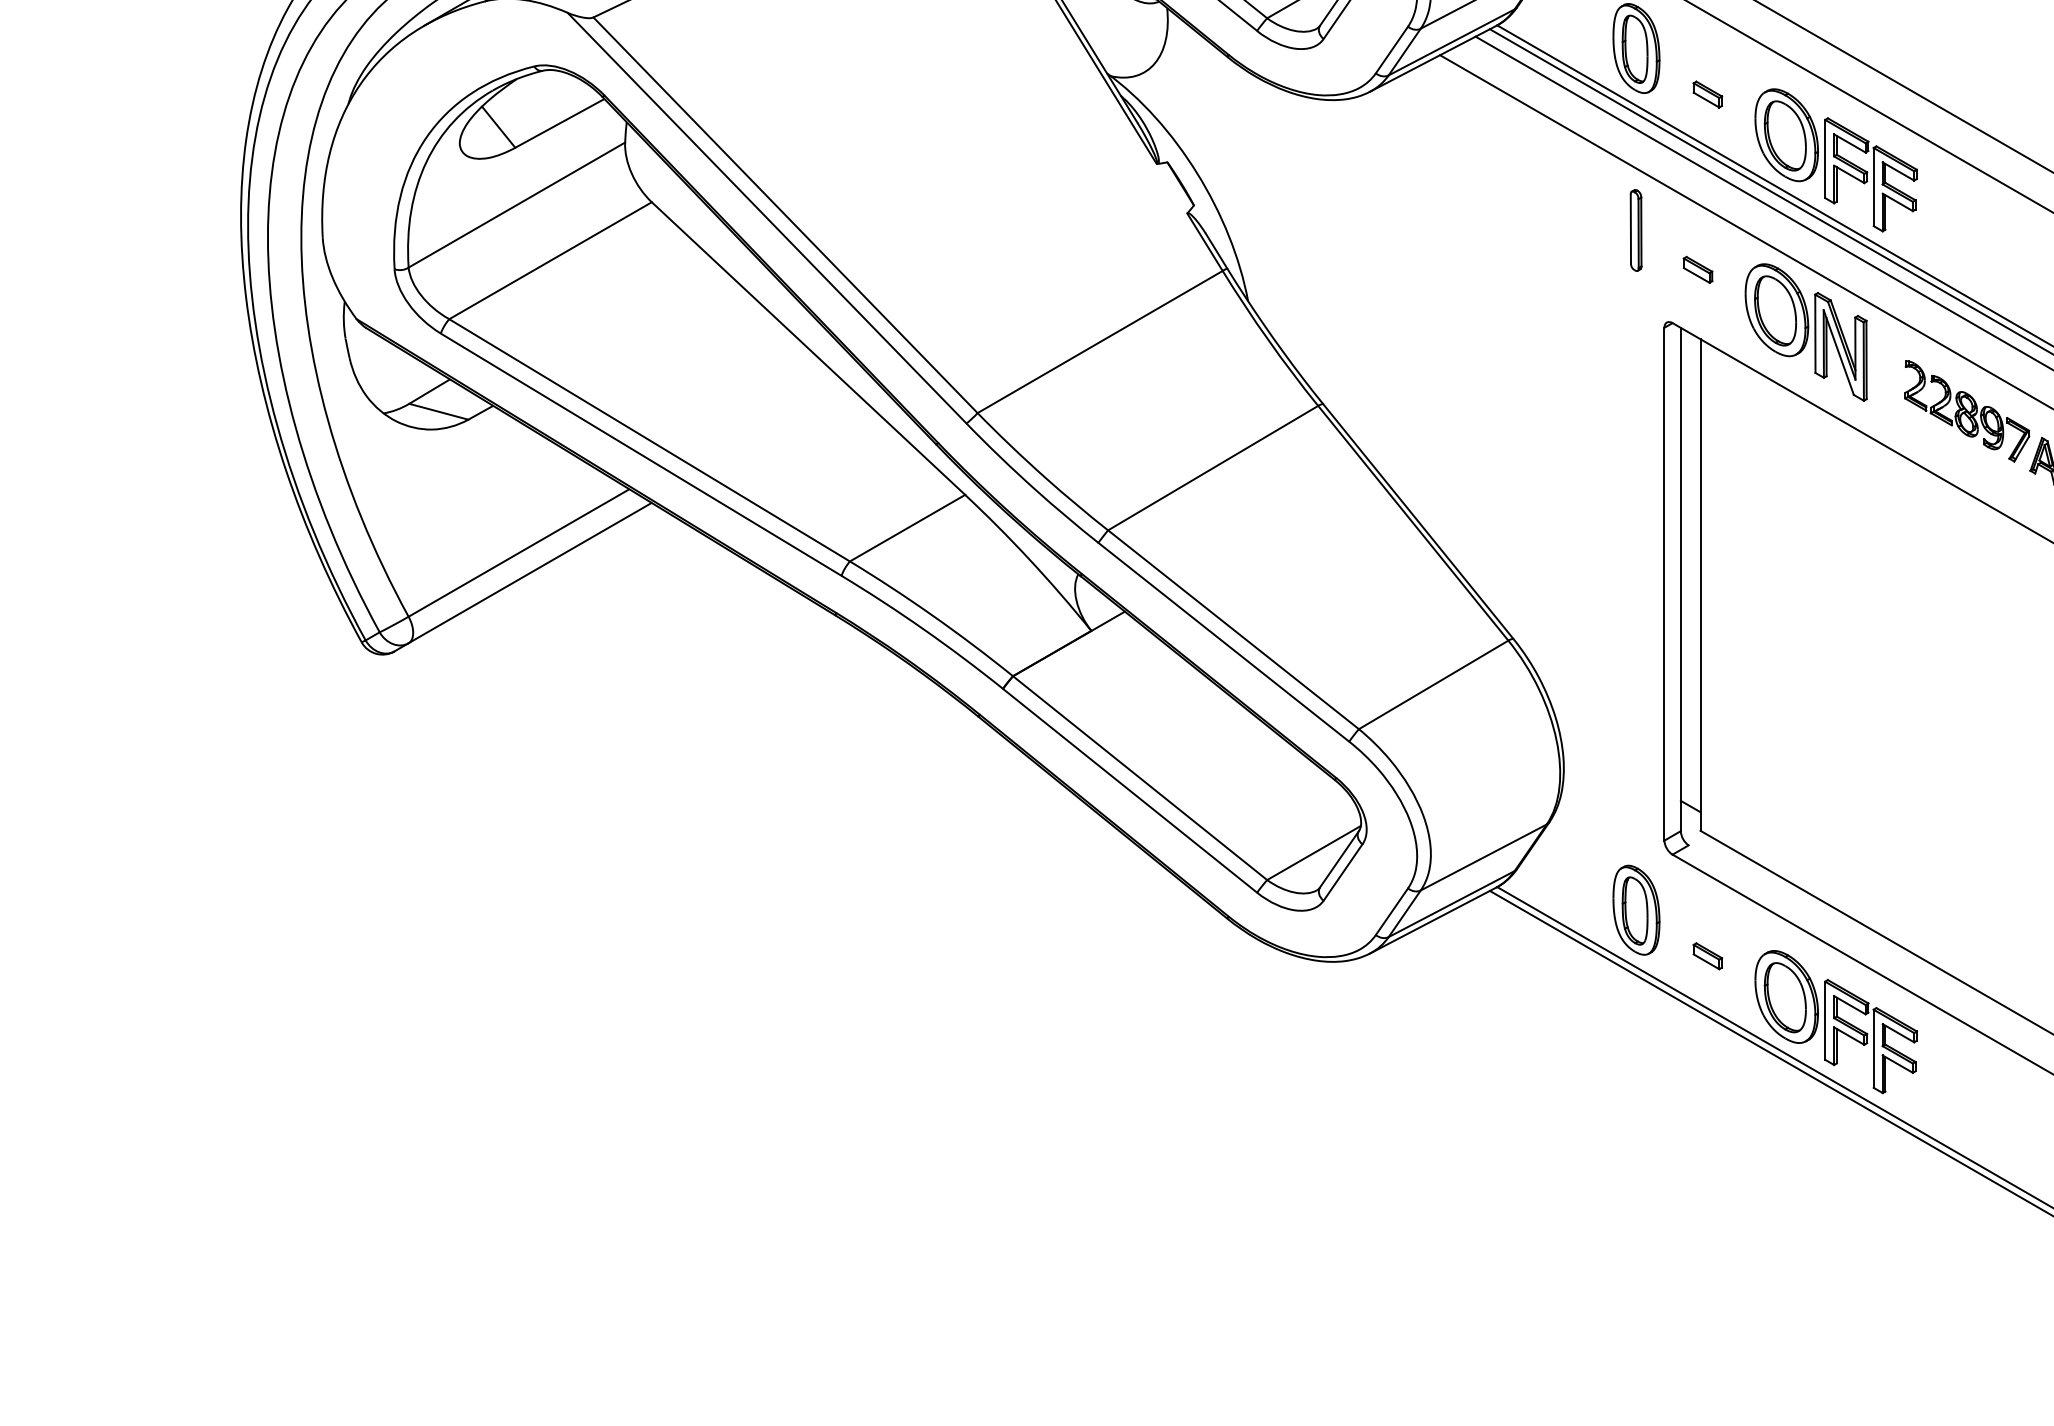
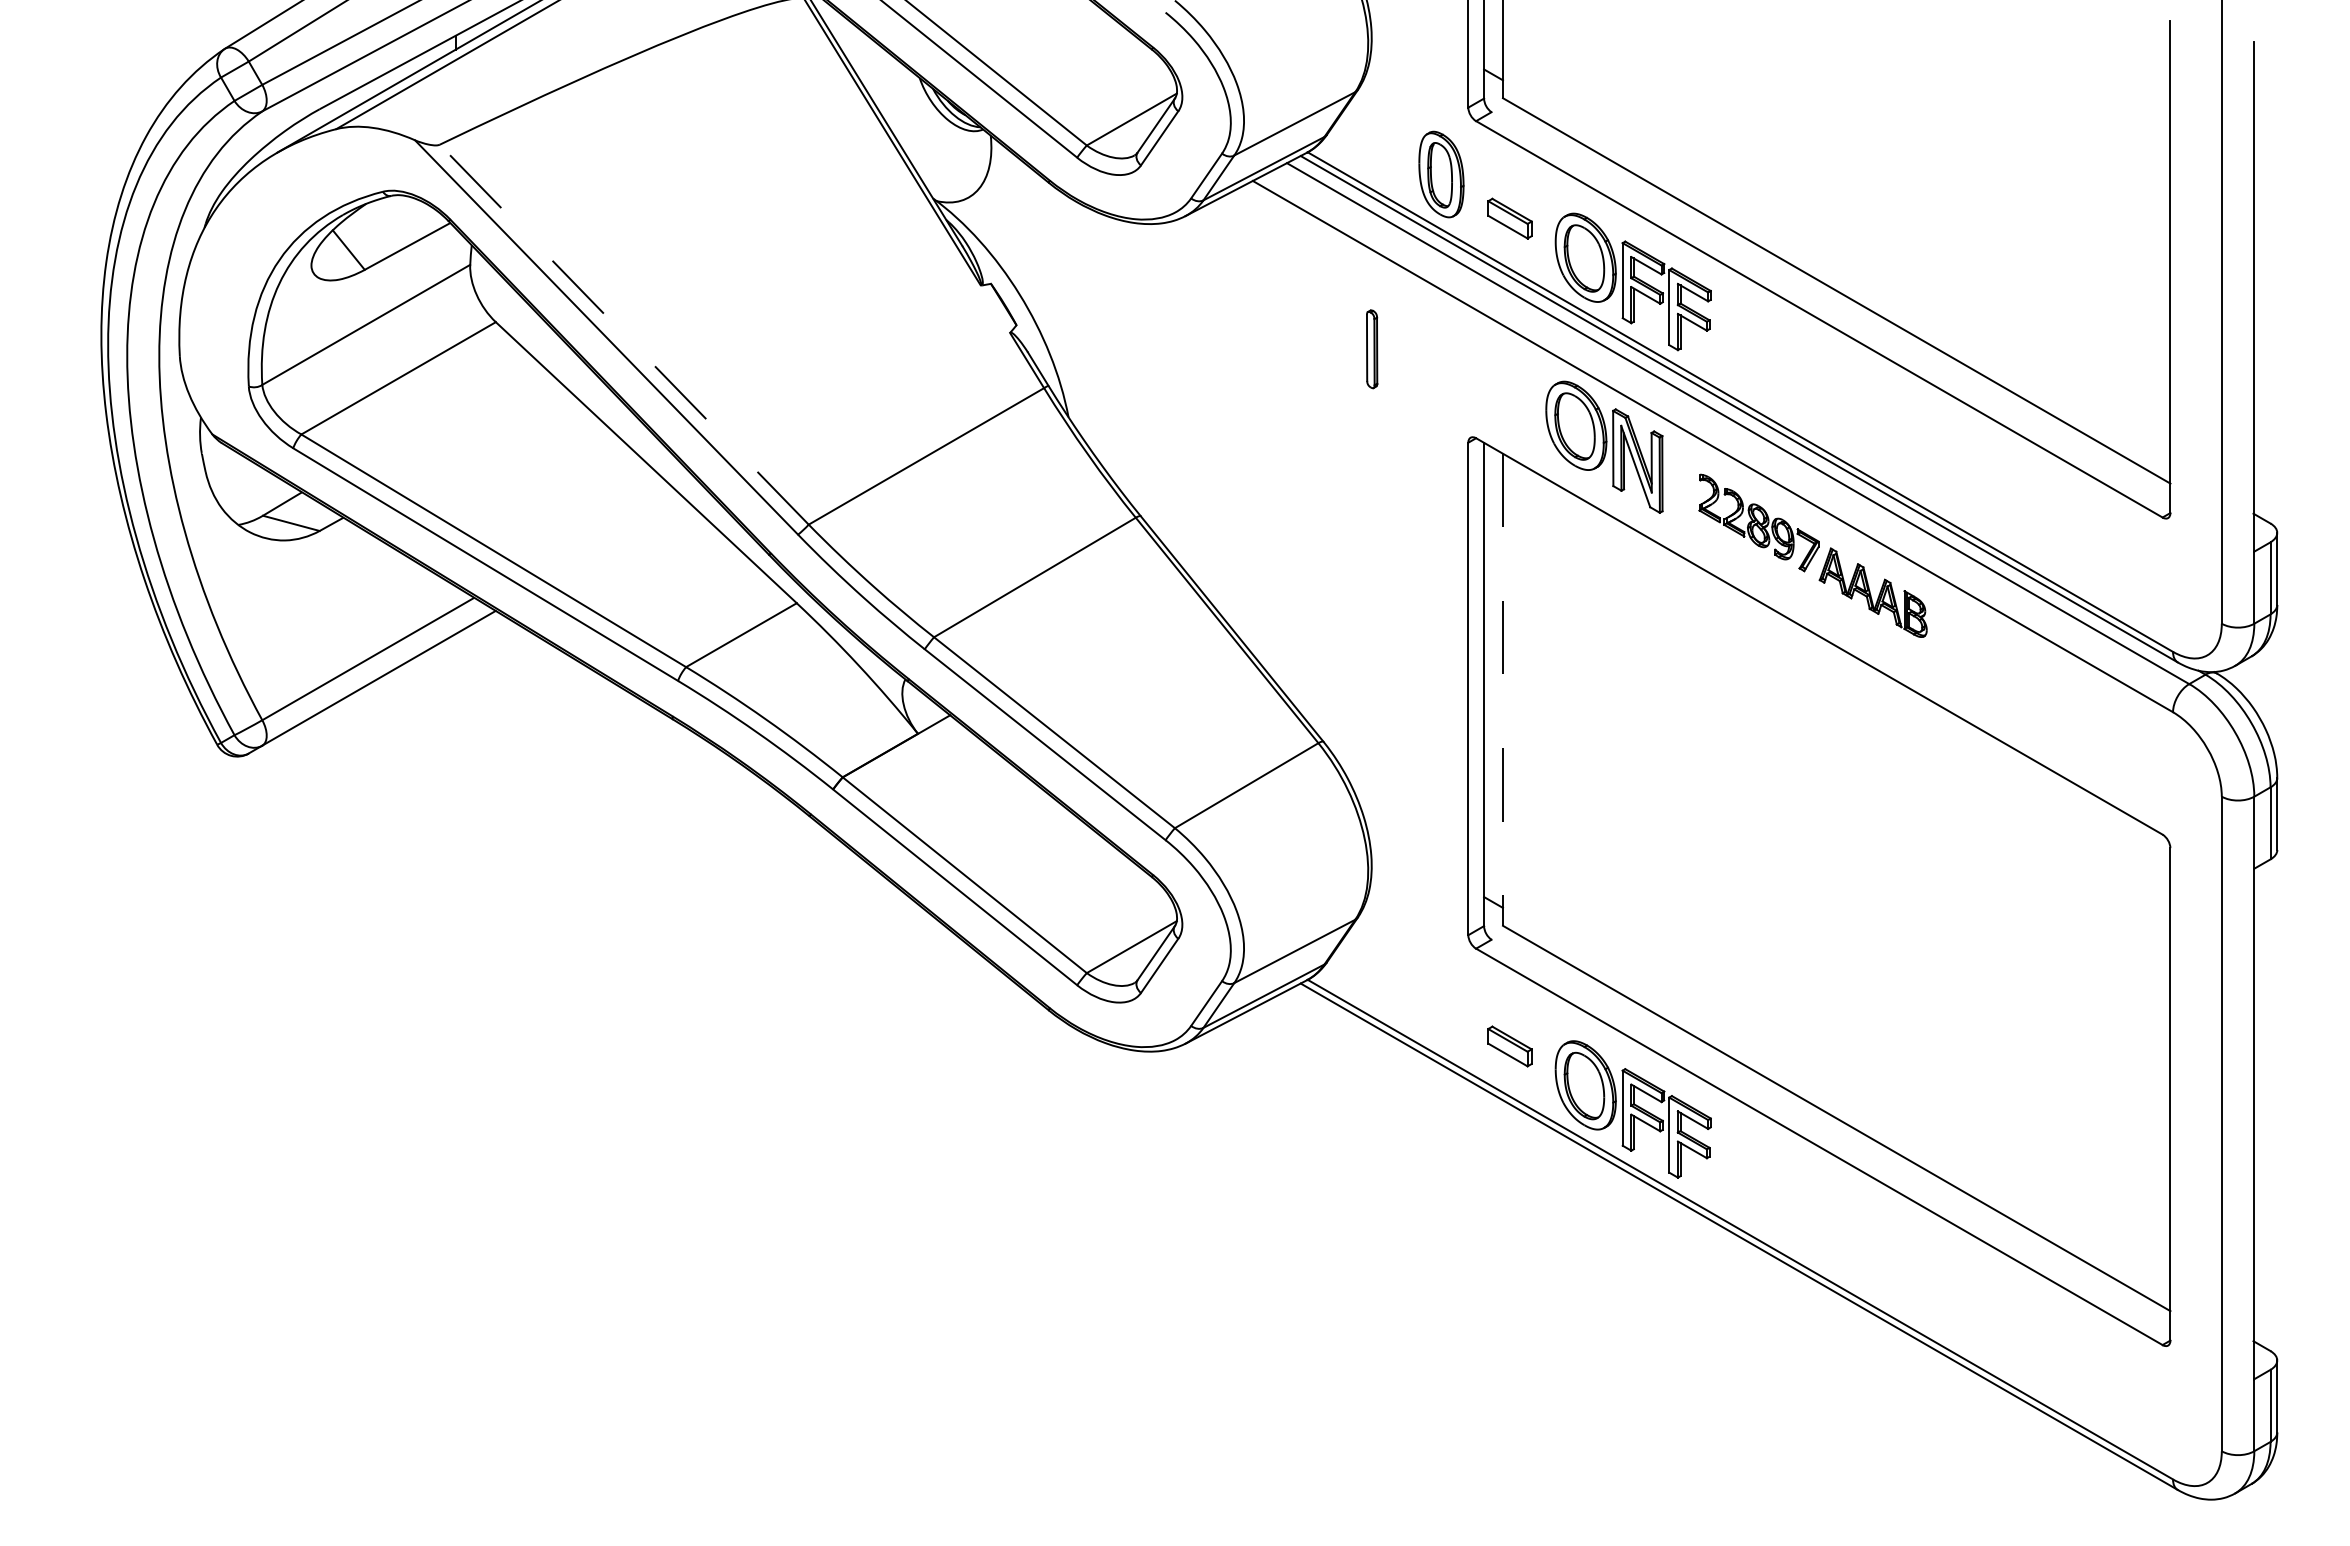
part: (1707, 94) -> (1509, 218), size x1.6
line: (785, 215) -> (624, 334), solid -> dashed
part: (1636, 230) -> (1372, 349), moved
part: (1697, 269) -> (1500, 386), removed
line: (1700, 585) -> (1502, 690), solid -> dashed
part: (1636, 909) -> (1441, 1001), removed
part: (1707, 955) -> (1509, 1045), size x1.6

